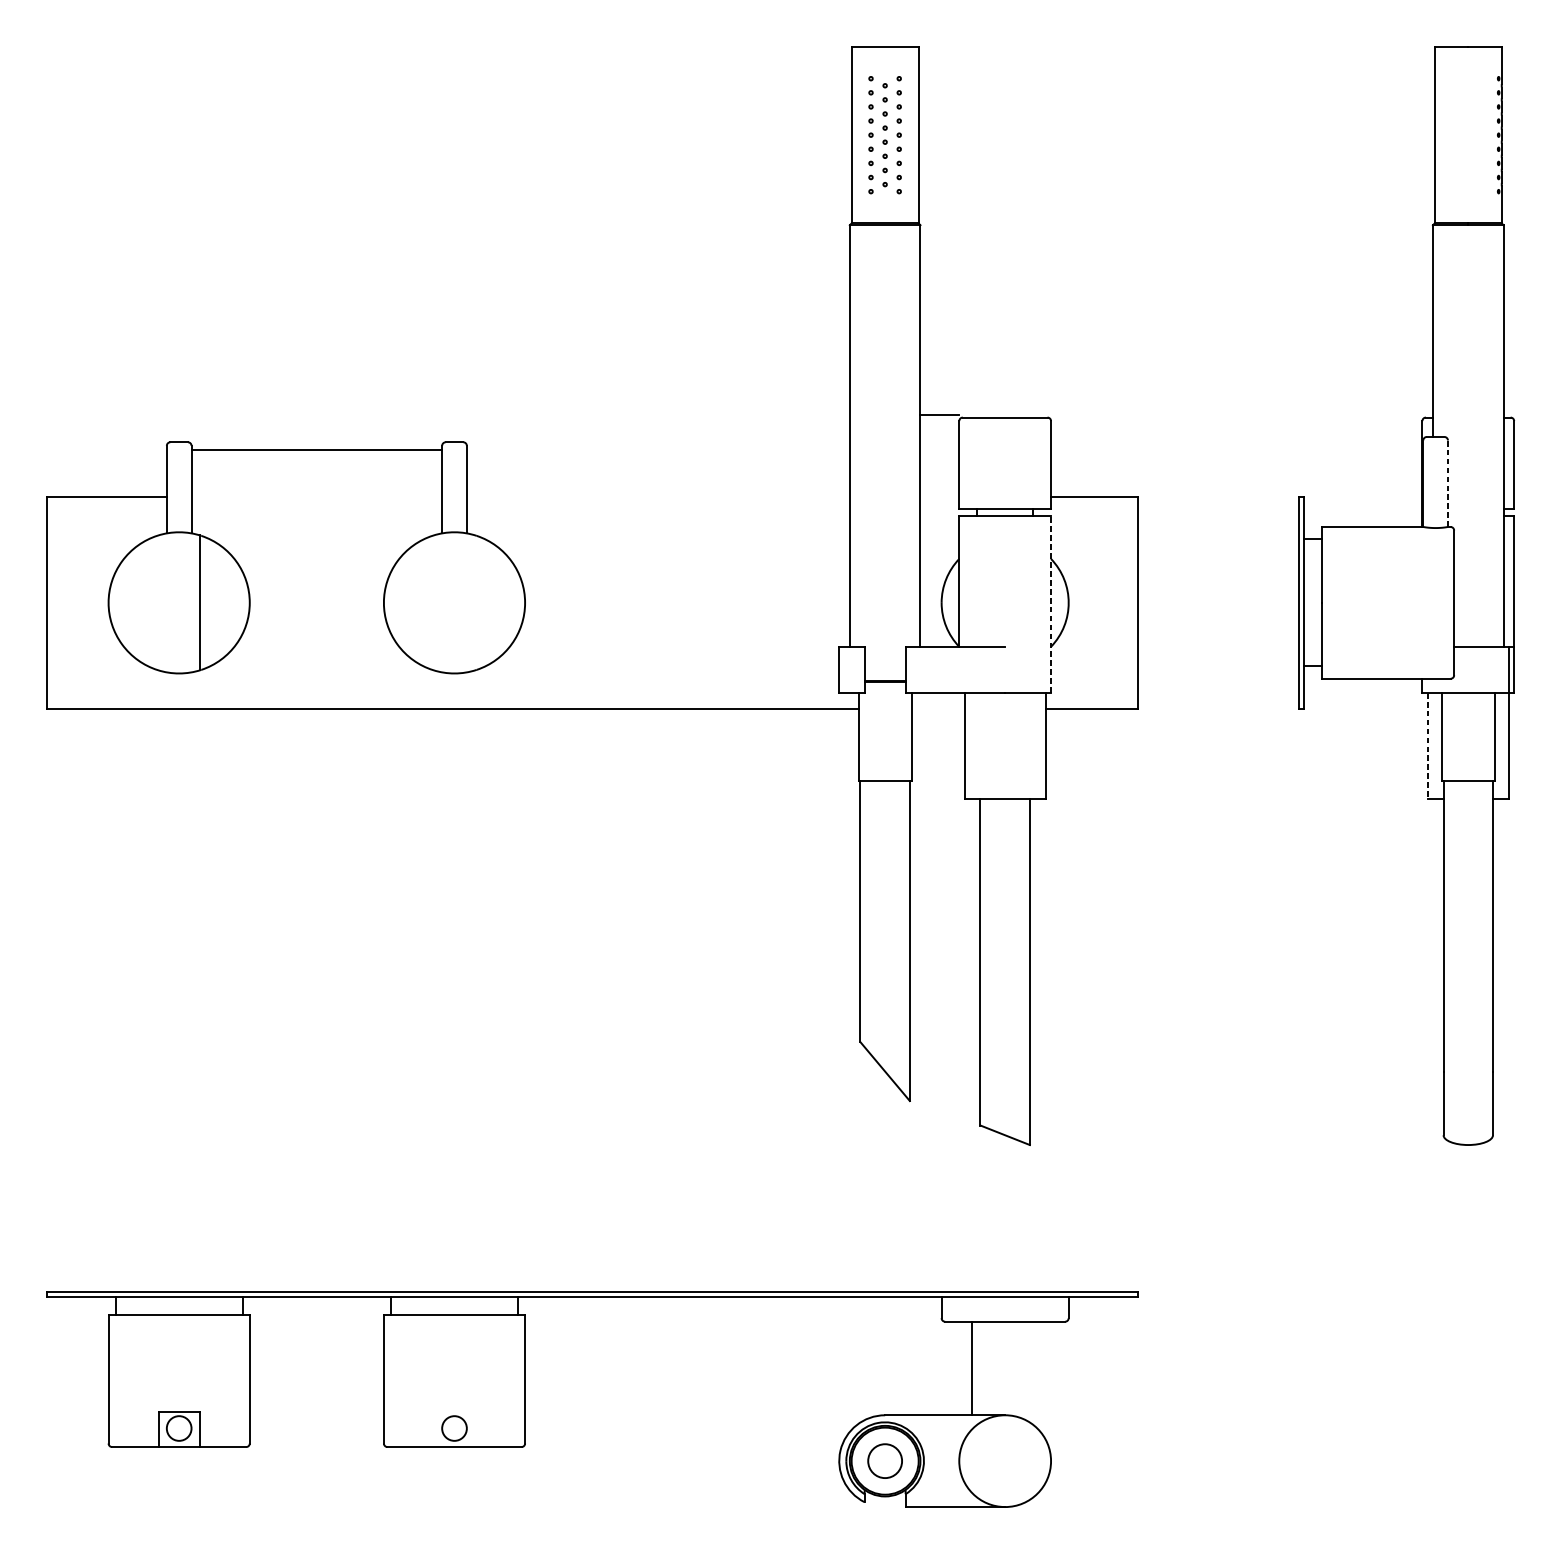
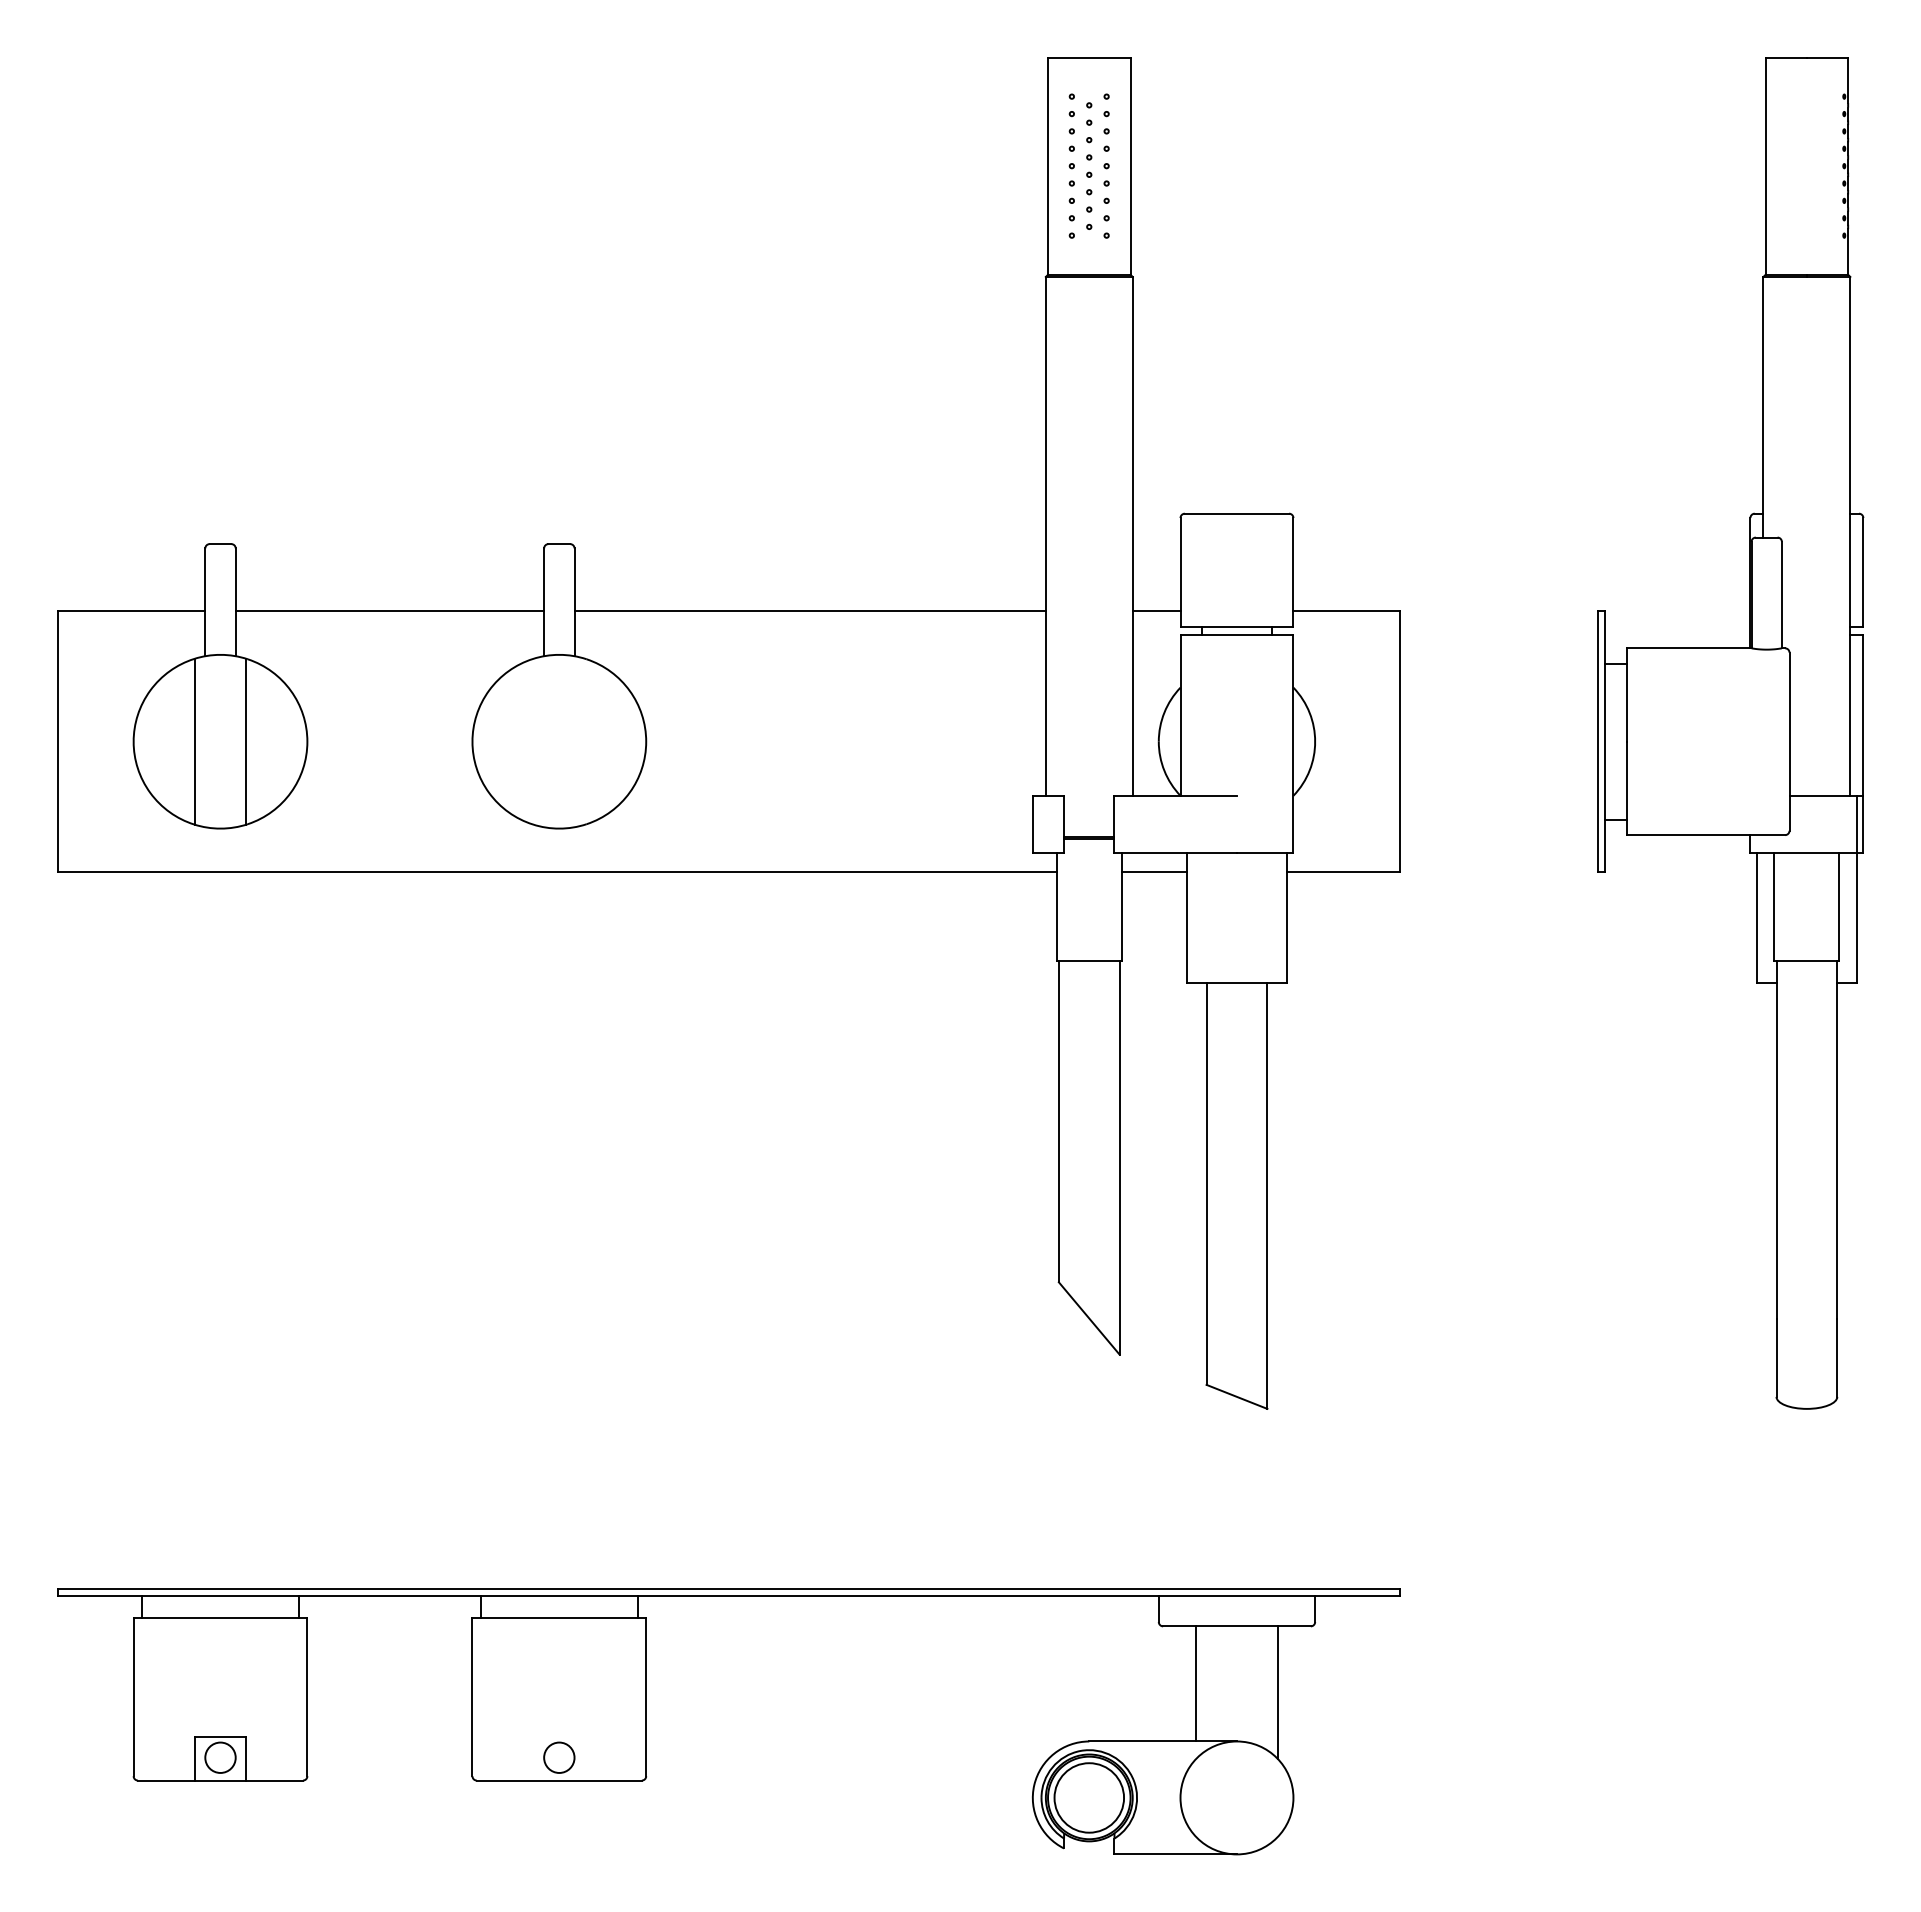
line: (939, 414) -> (1156, 611), moved
line: (316, 449) -> (389, 611), moved
line: (1447, 483) -> (1781, 594), dashed -> solid
line: (657, 497) -> (809, 611), added
line: (158, 602) -> (195, 741), added
line: (1051, 604) -> (1293, 743), dashed -> solid
line: (938, 709) -> (1154, 872), added
line: (1427, 746) -> (1756, 918), dashed -> solid
line: (1038, 1375) -> (1278, 1692), added
circle: (885, 1460) -> (1089, 1797), size x1.67

